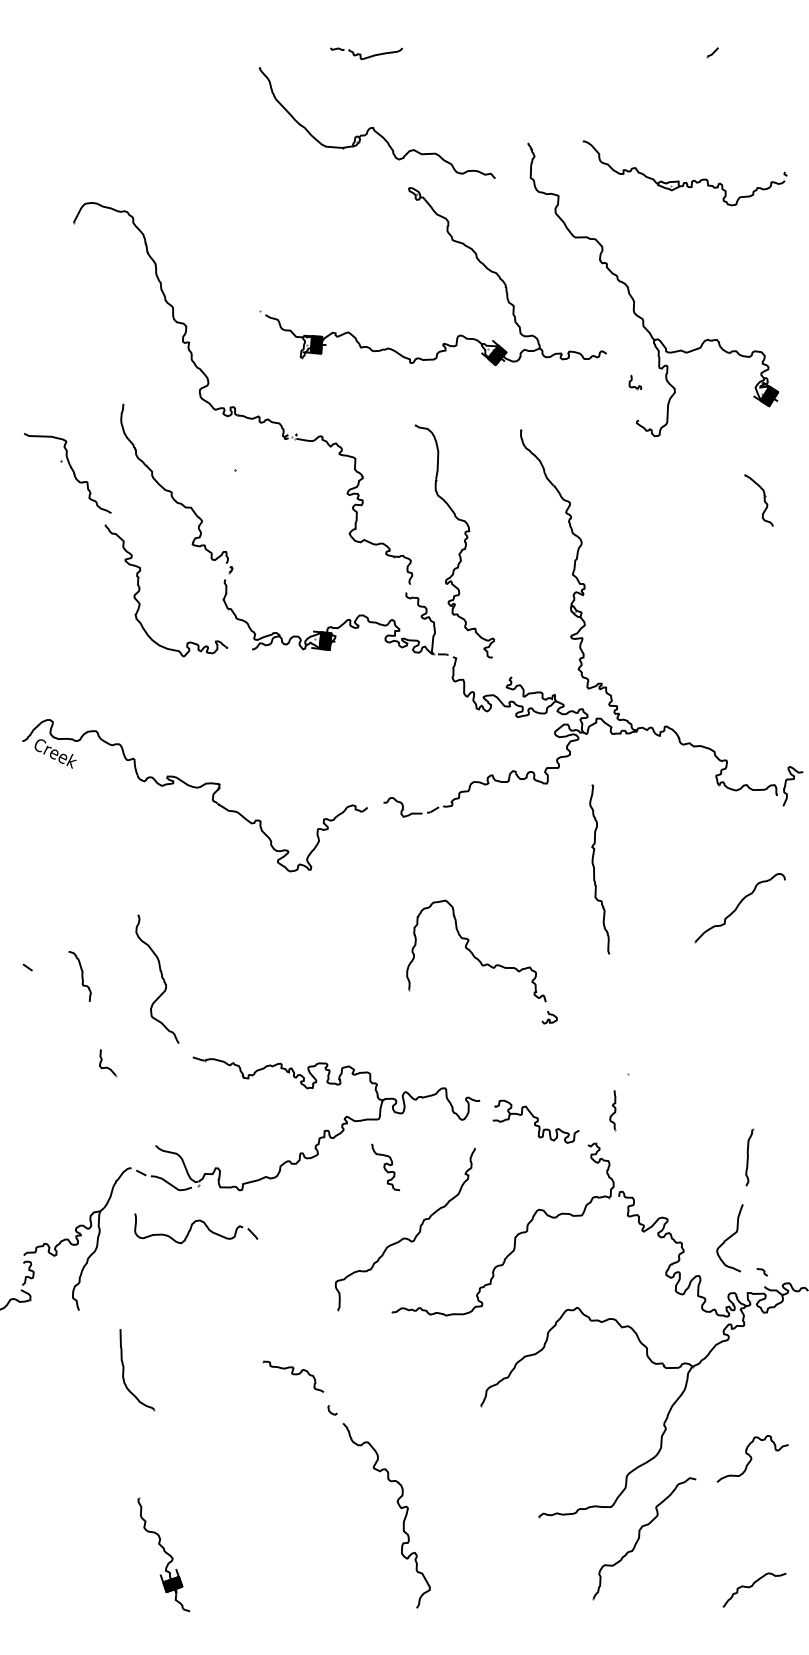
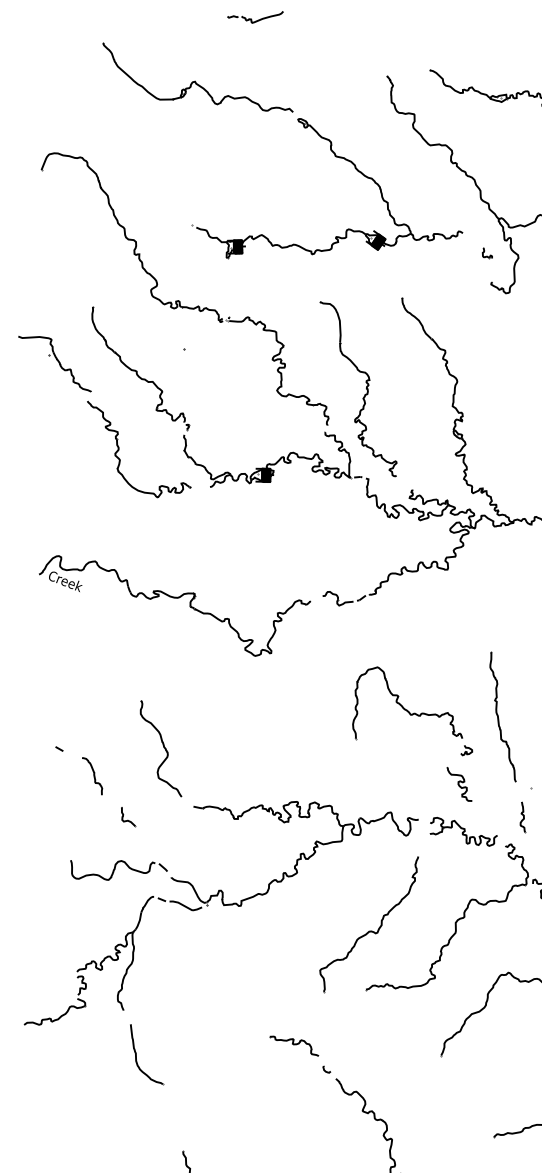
part: (376, 123) -> (197, 78), moved
part: (599, 869) -> (502, 717), moved
curve: (81, 976) -> (93, 776), moved
curve: (385, 1167) -> (459, 784), moved
part: (196, 1228) -> (119, 867), moved
part: (124, 1370) -> (136, 1056), moved

